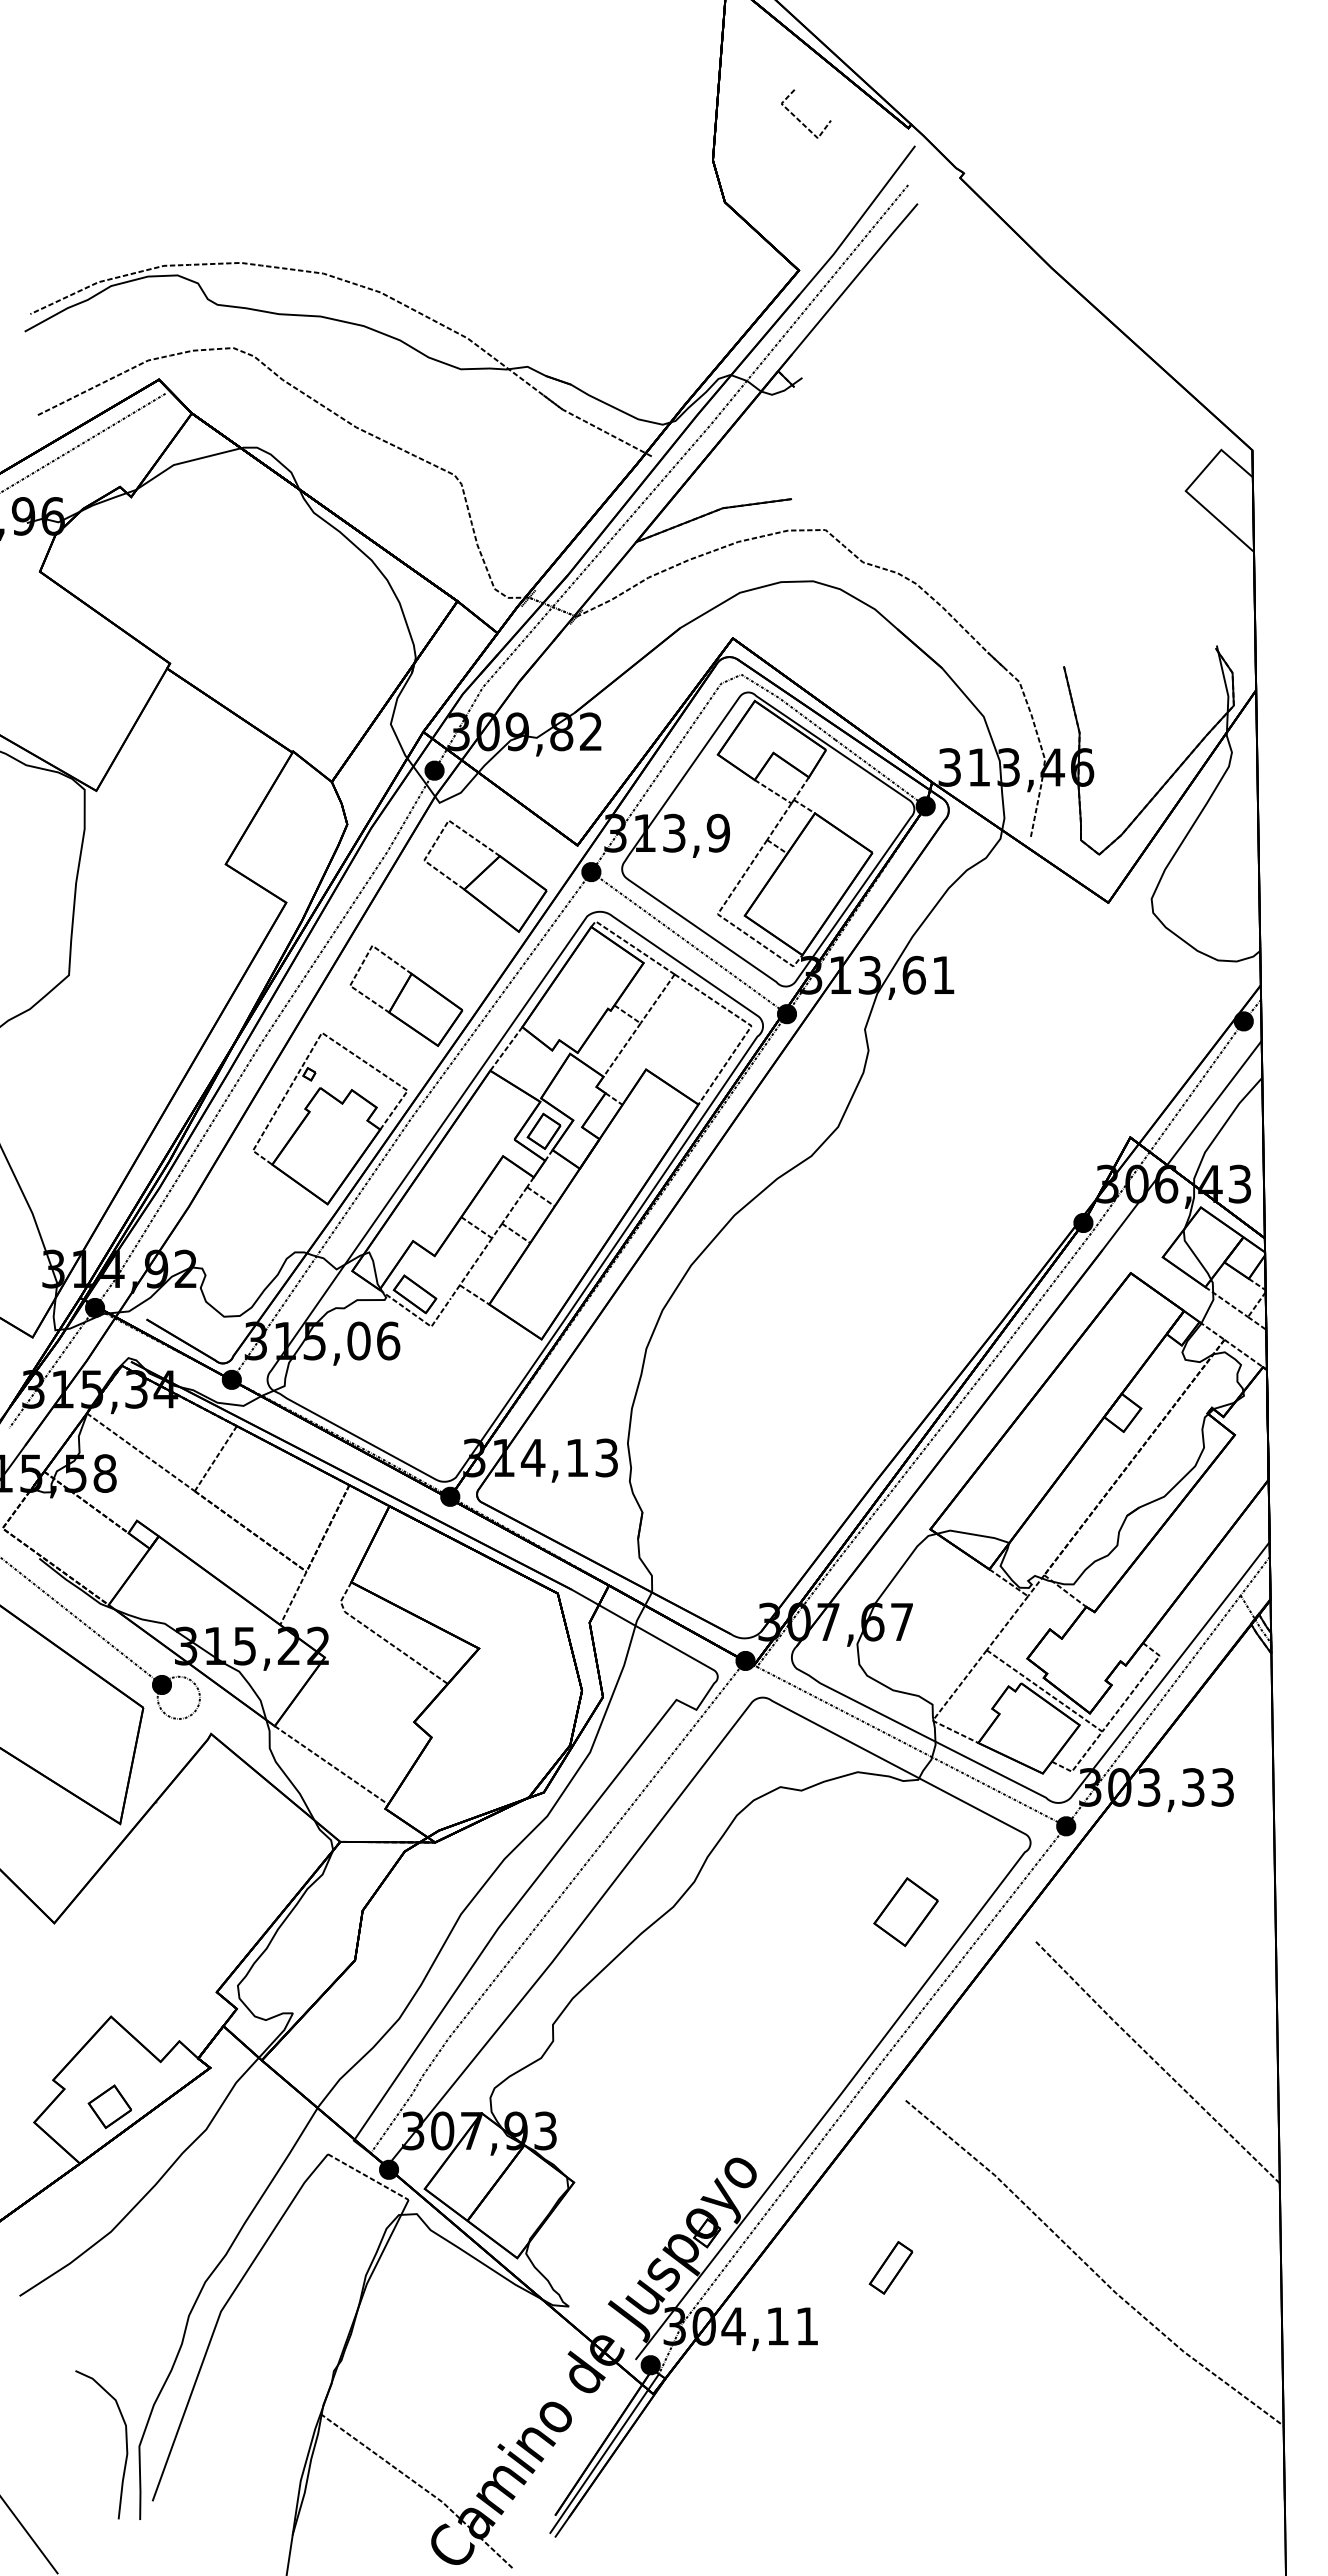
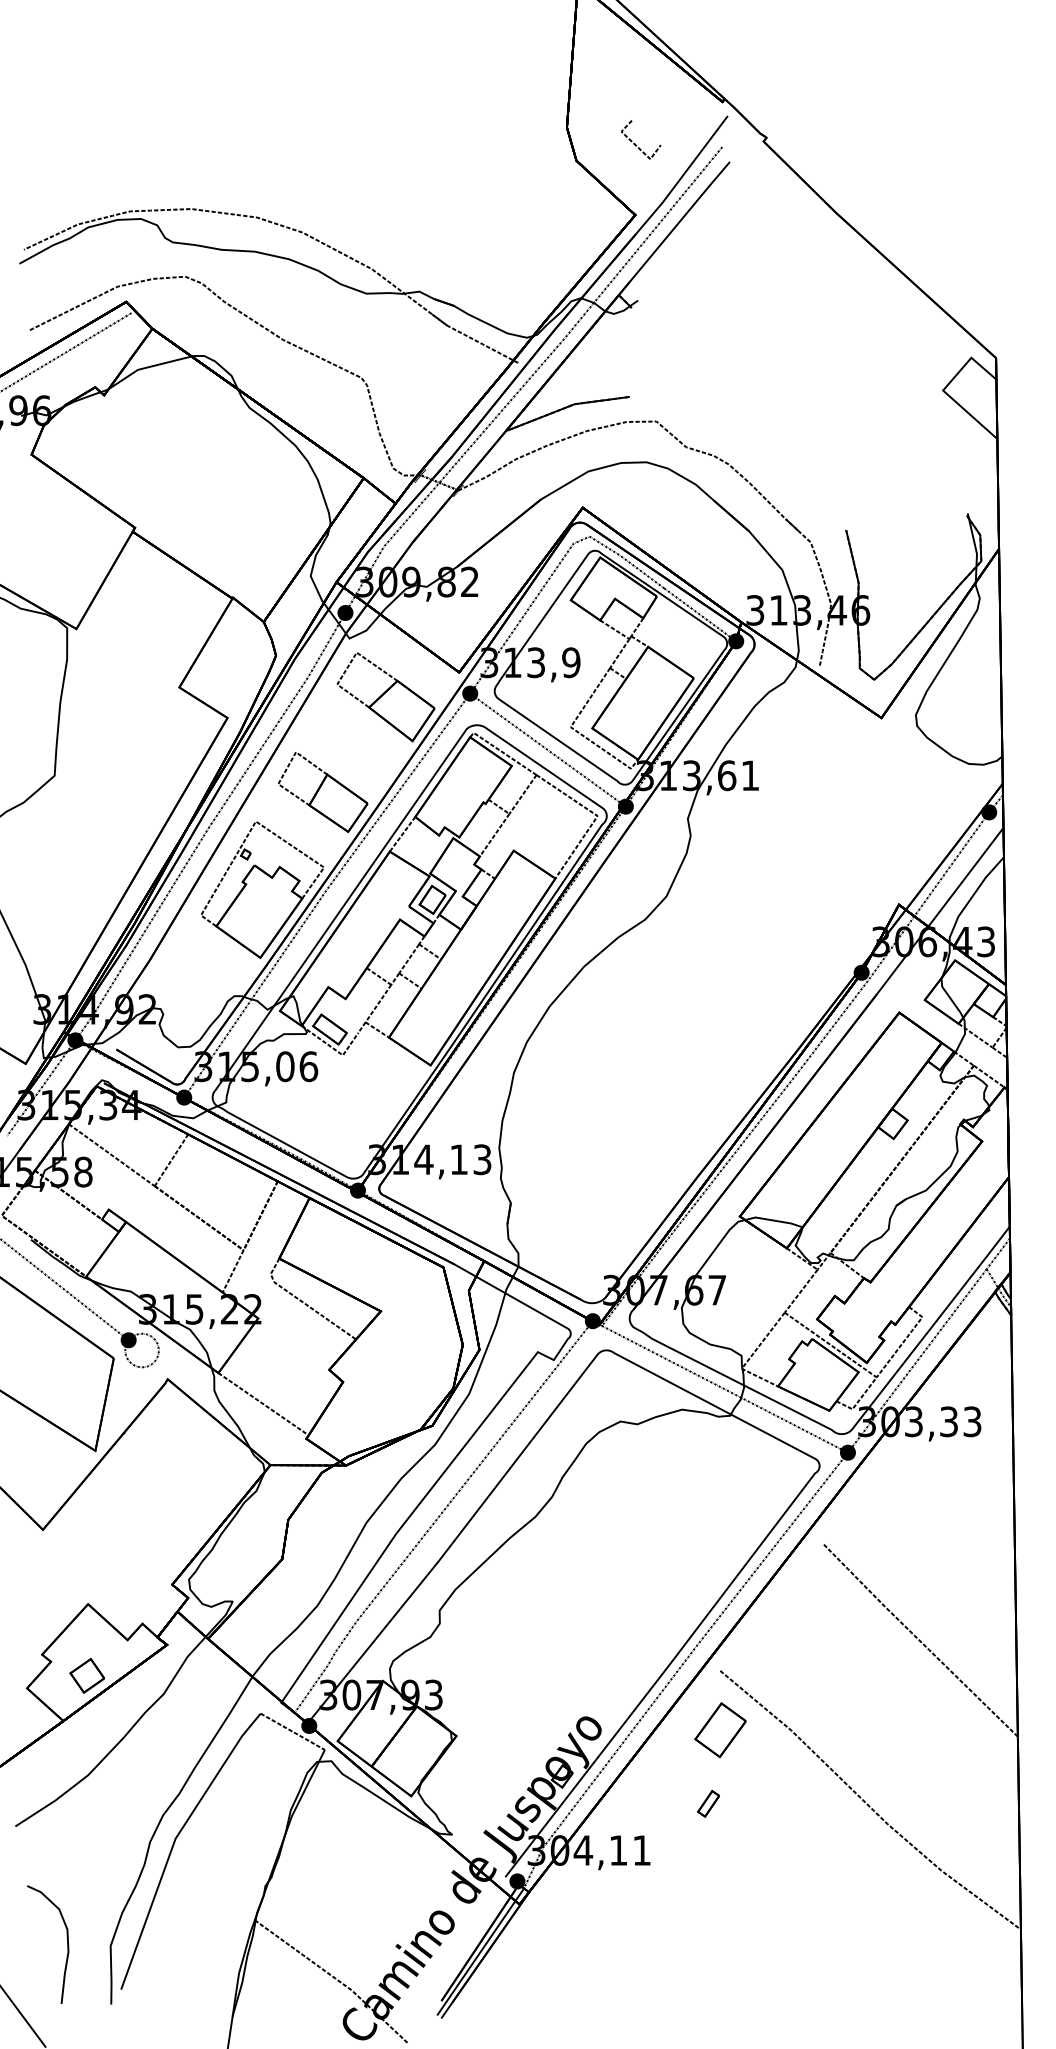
line: (799, 119) -> (635, 144), moved
part: (905, 1911) -> (720, 1729), moved
part: (890, 2267) -> (708, 1803), size x0.62
curve: (125, 2442) -> (67, 1942), moved

